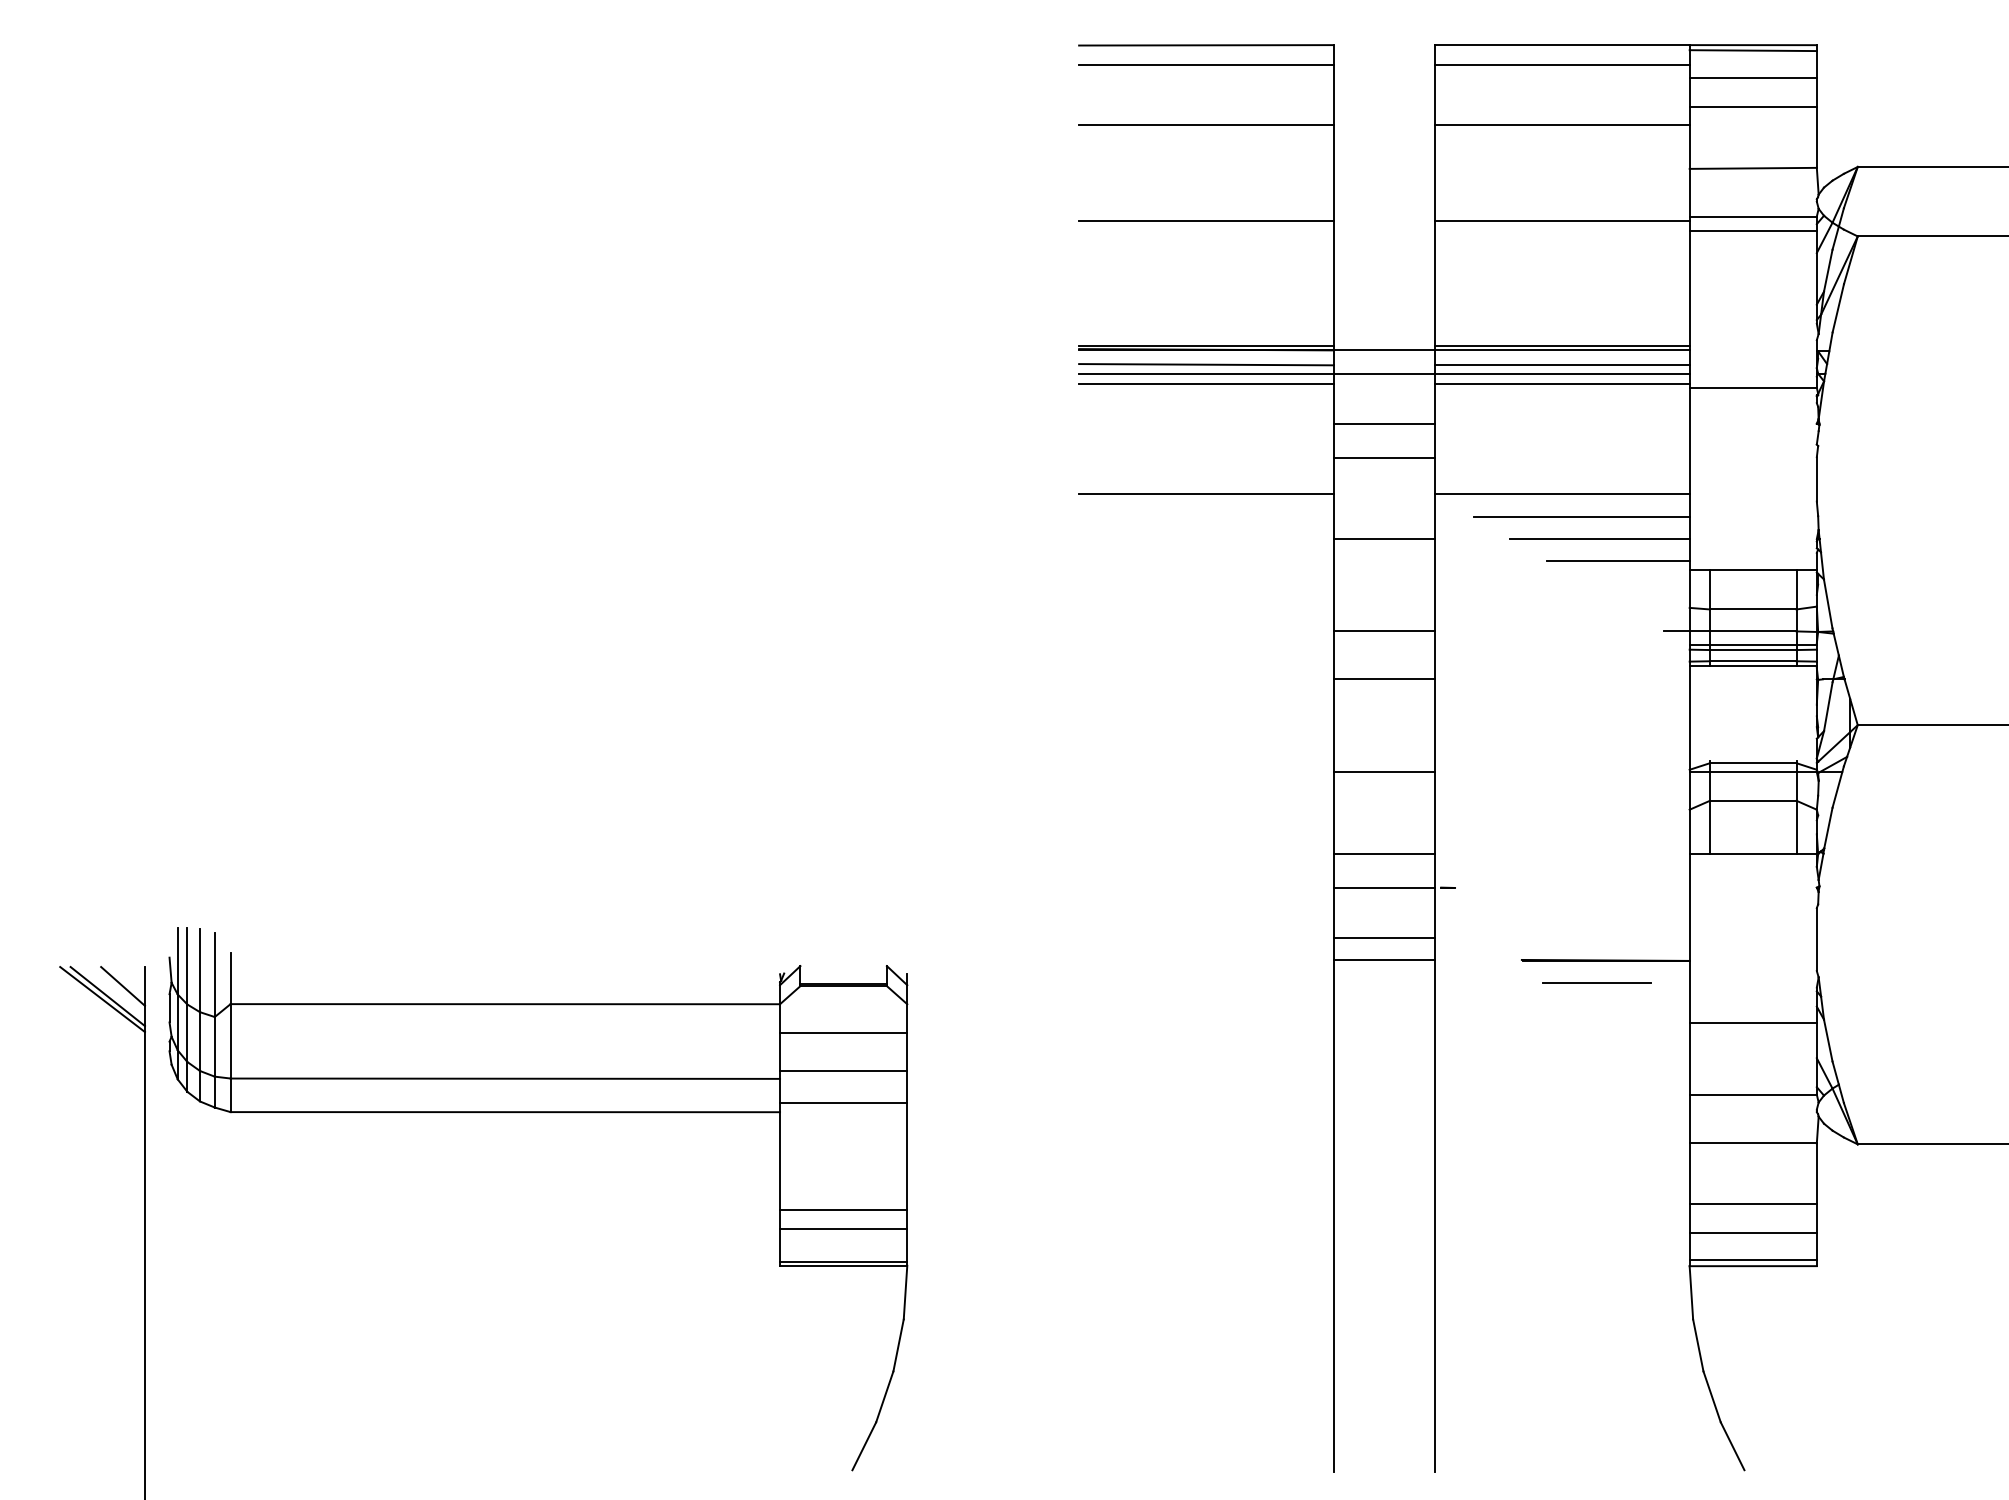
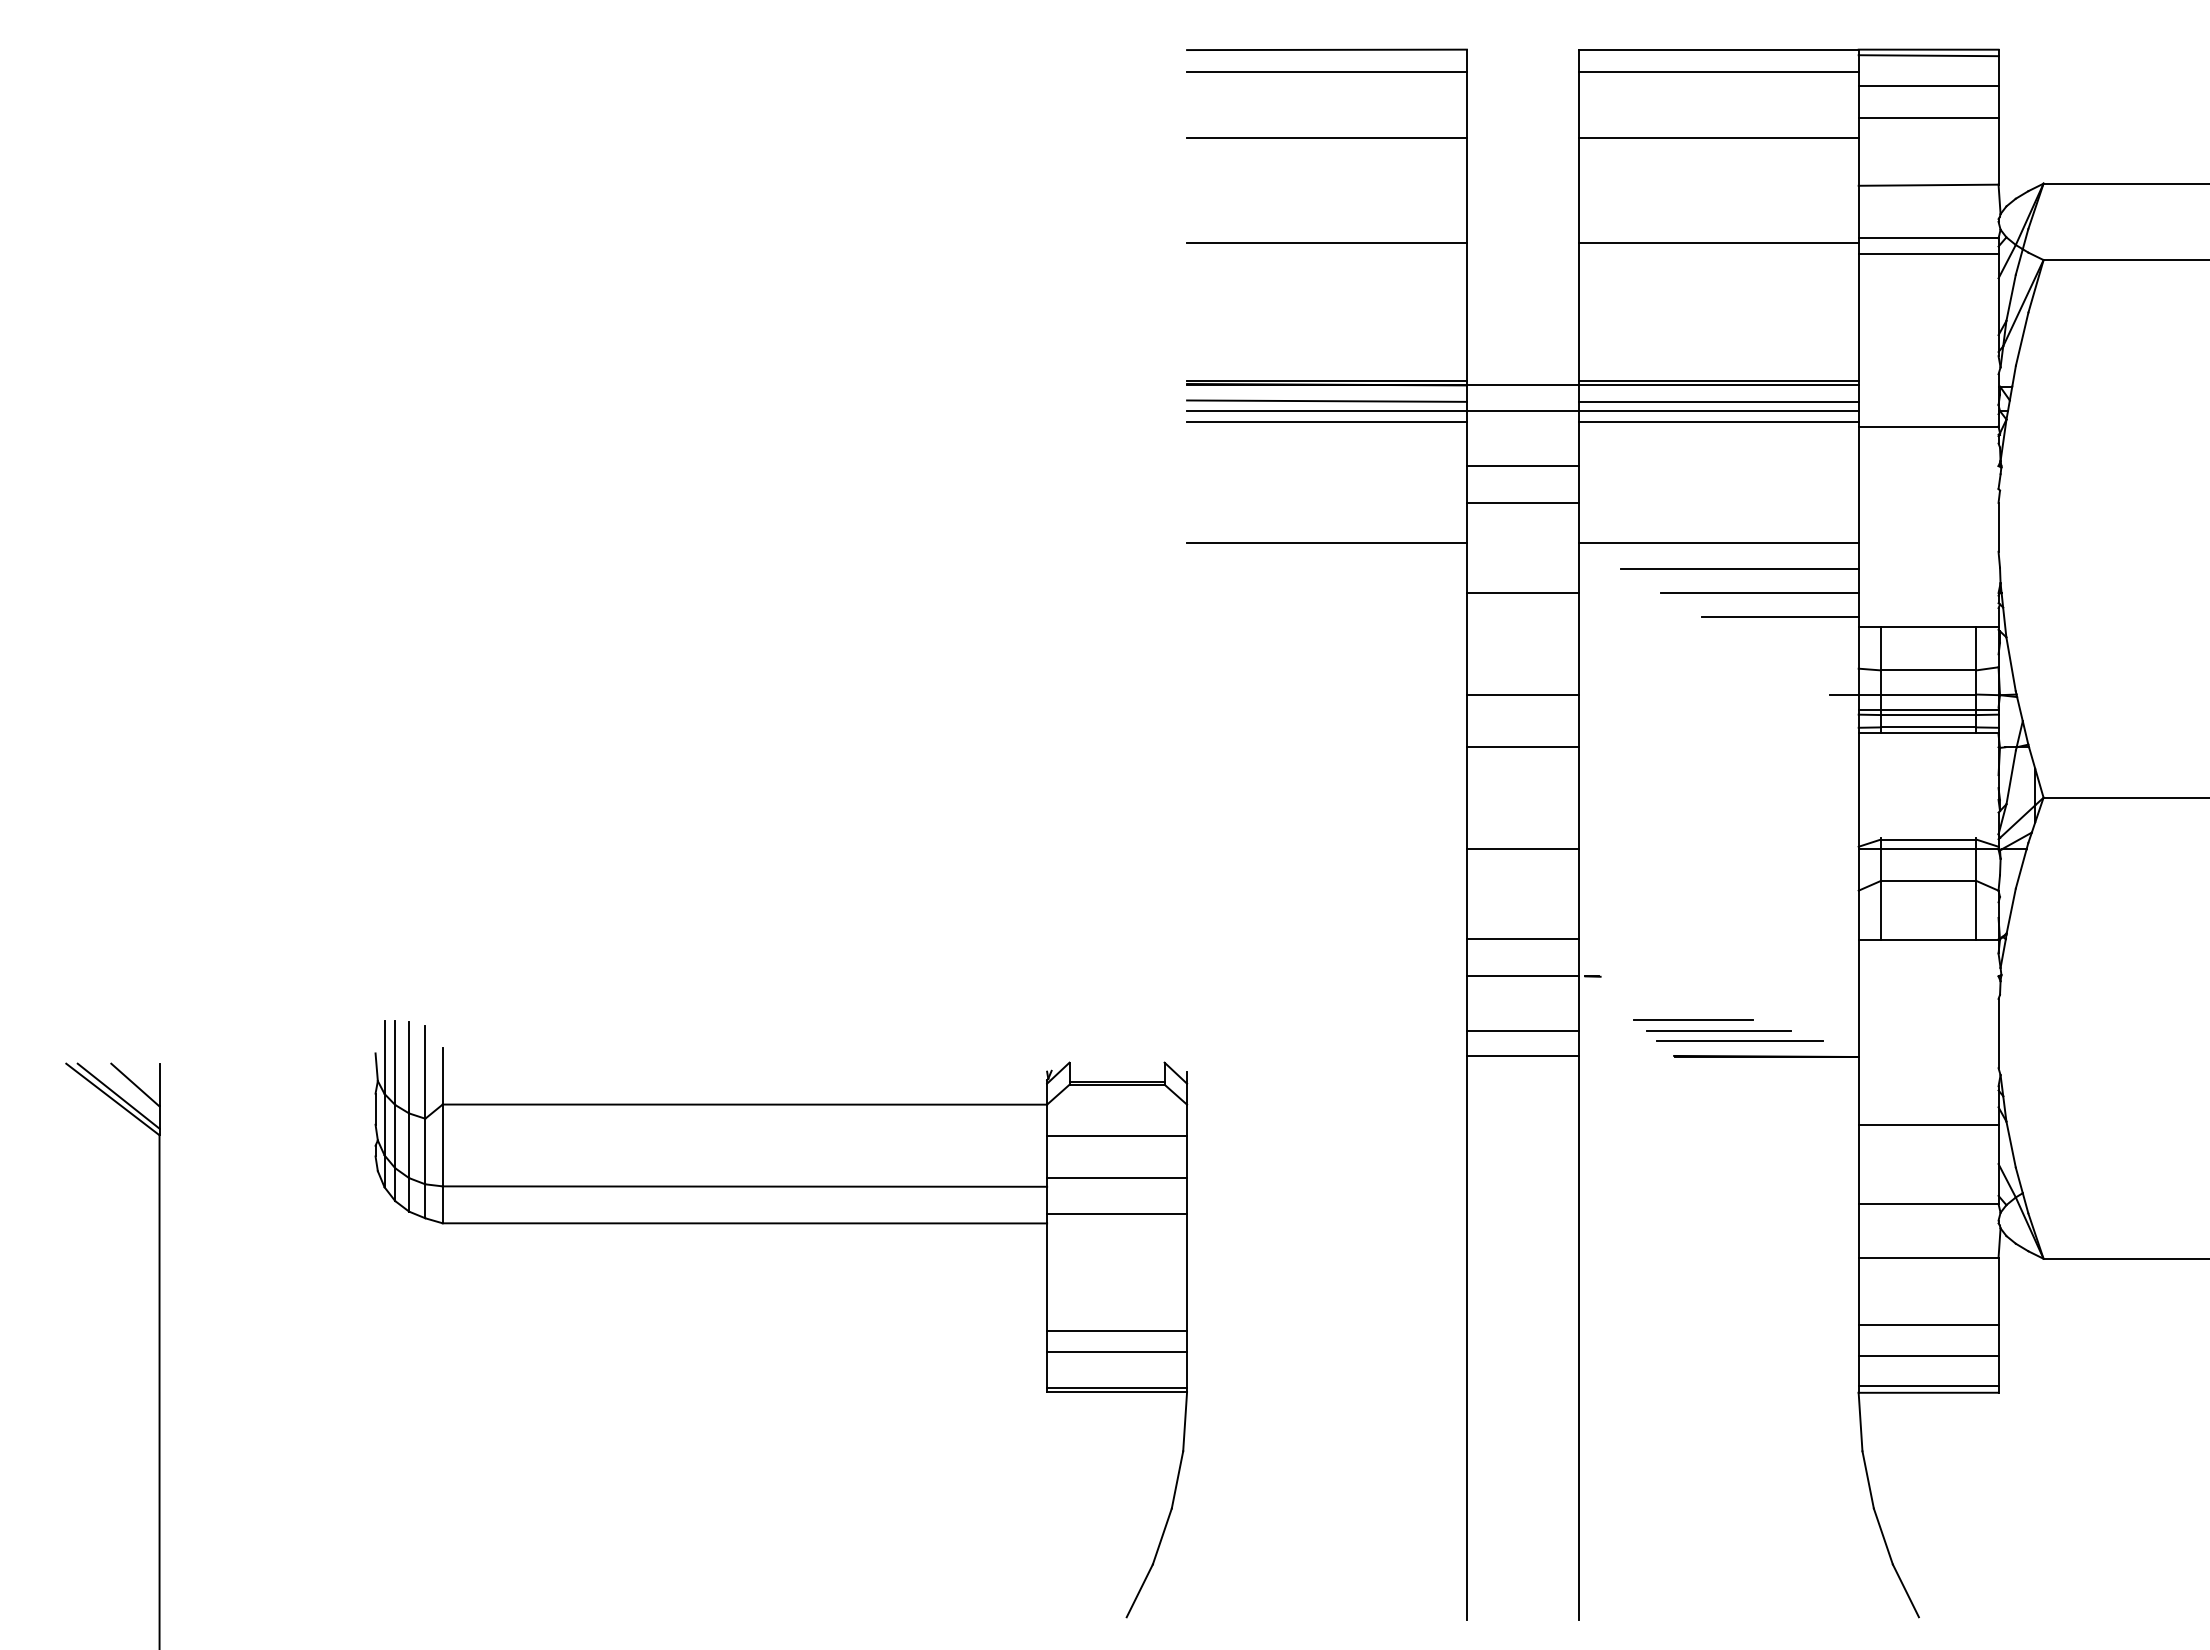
line: (1562, 937) -> (1718, 1031), added
line: (1581, 945) -> (1739, 1040), added
line: (1596, 982) -> (1693, 1019), moved
part: (538, 1113) -> (781, 1224), moved

